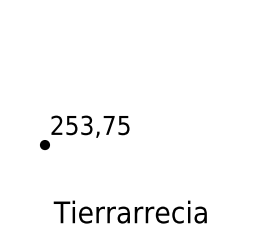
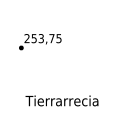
text: (85, 133) -> (40, 42), moved

